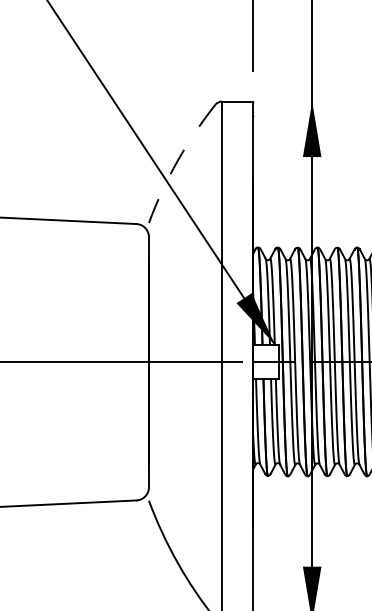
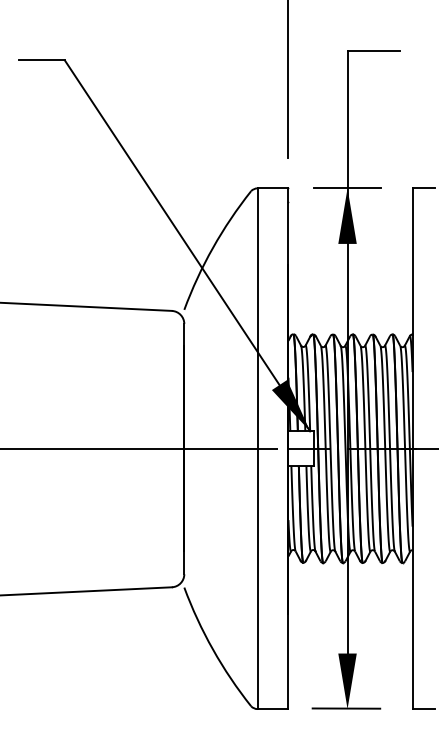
line: (312, 101) -> (347, 188), added
arc: (178, 160) -> (213, 247), dashed -> solid

